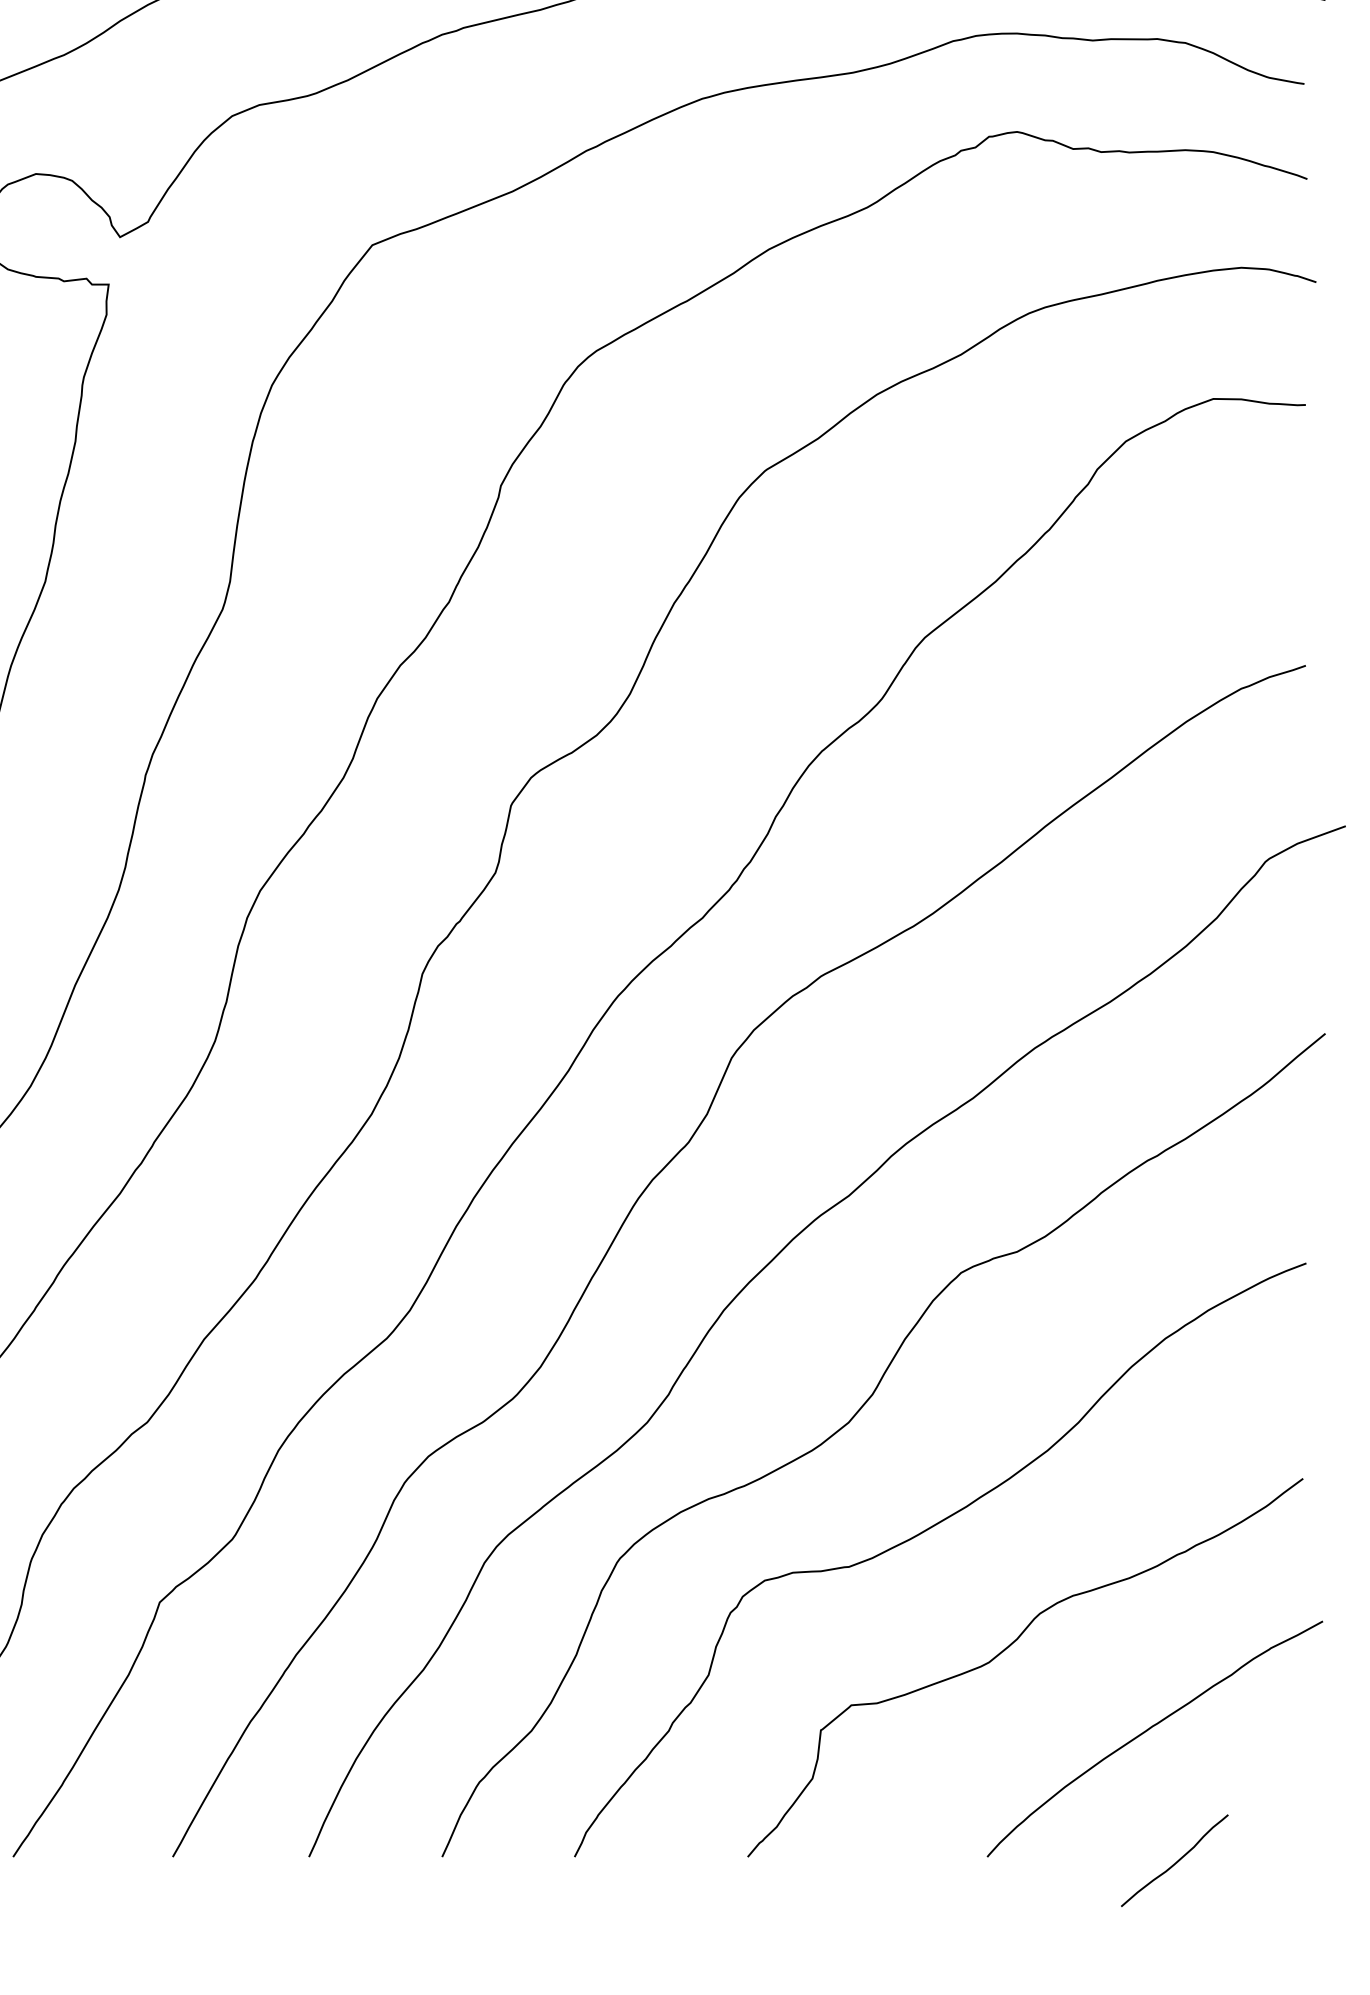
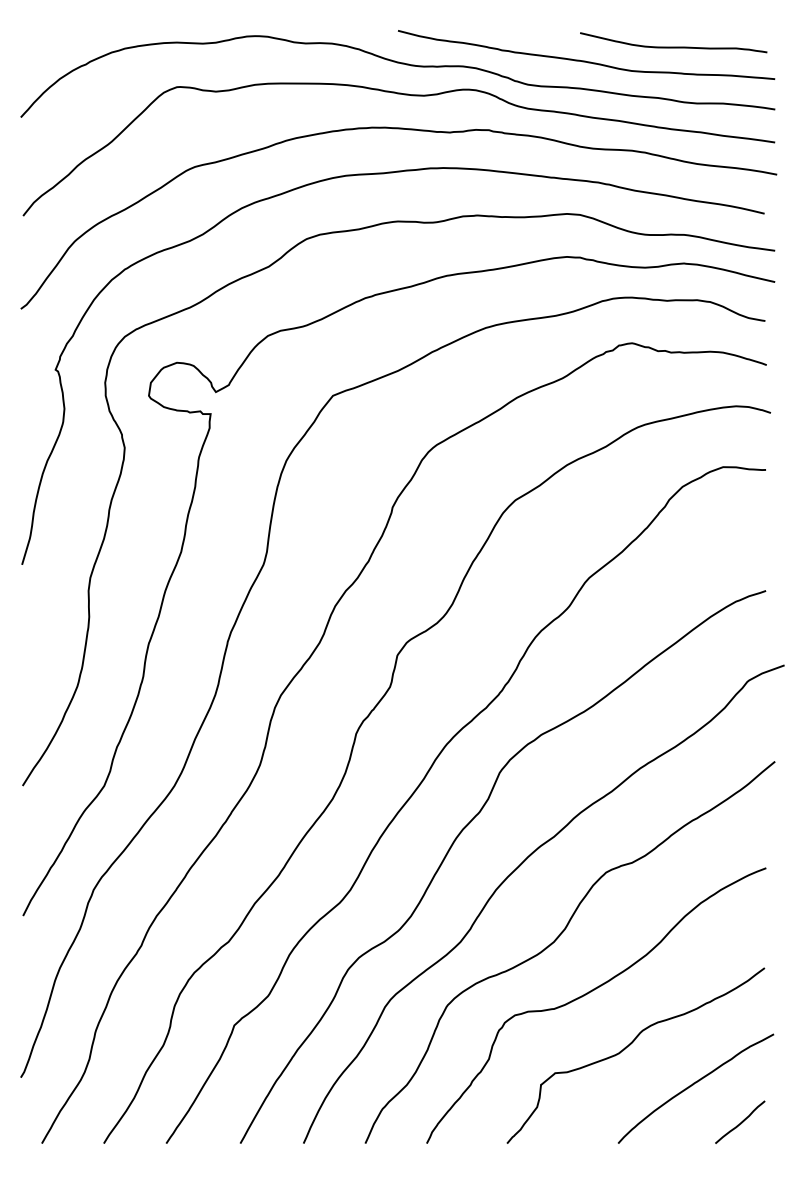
curve: (1177, 1858) -> (741, 1121), moved

